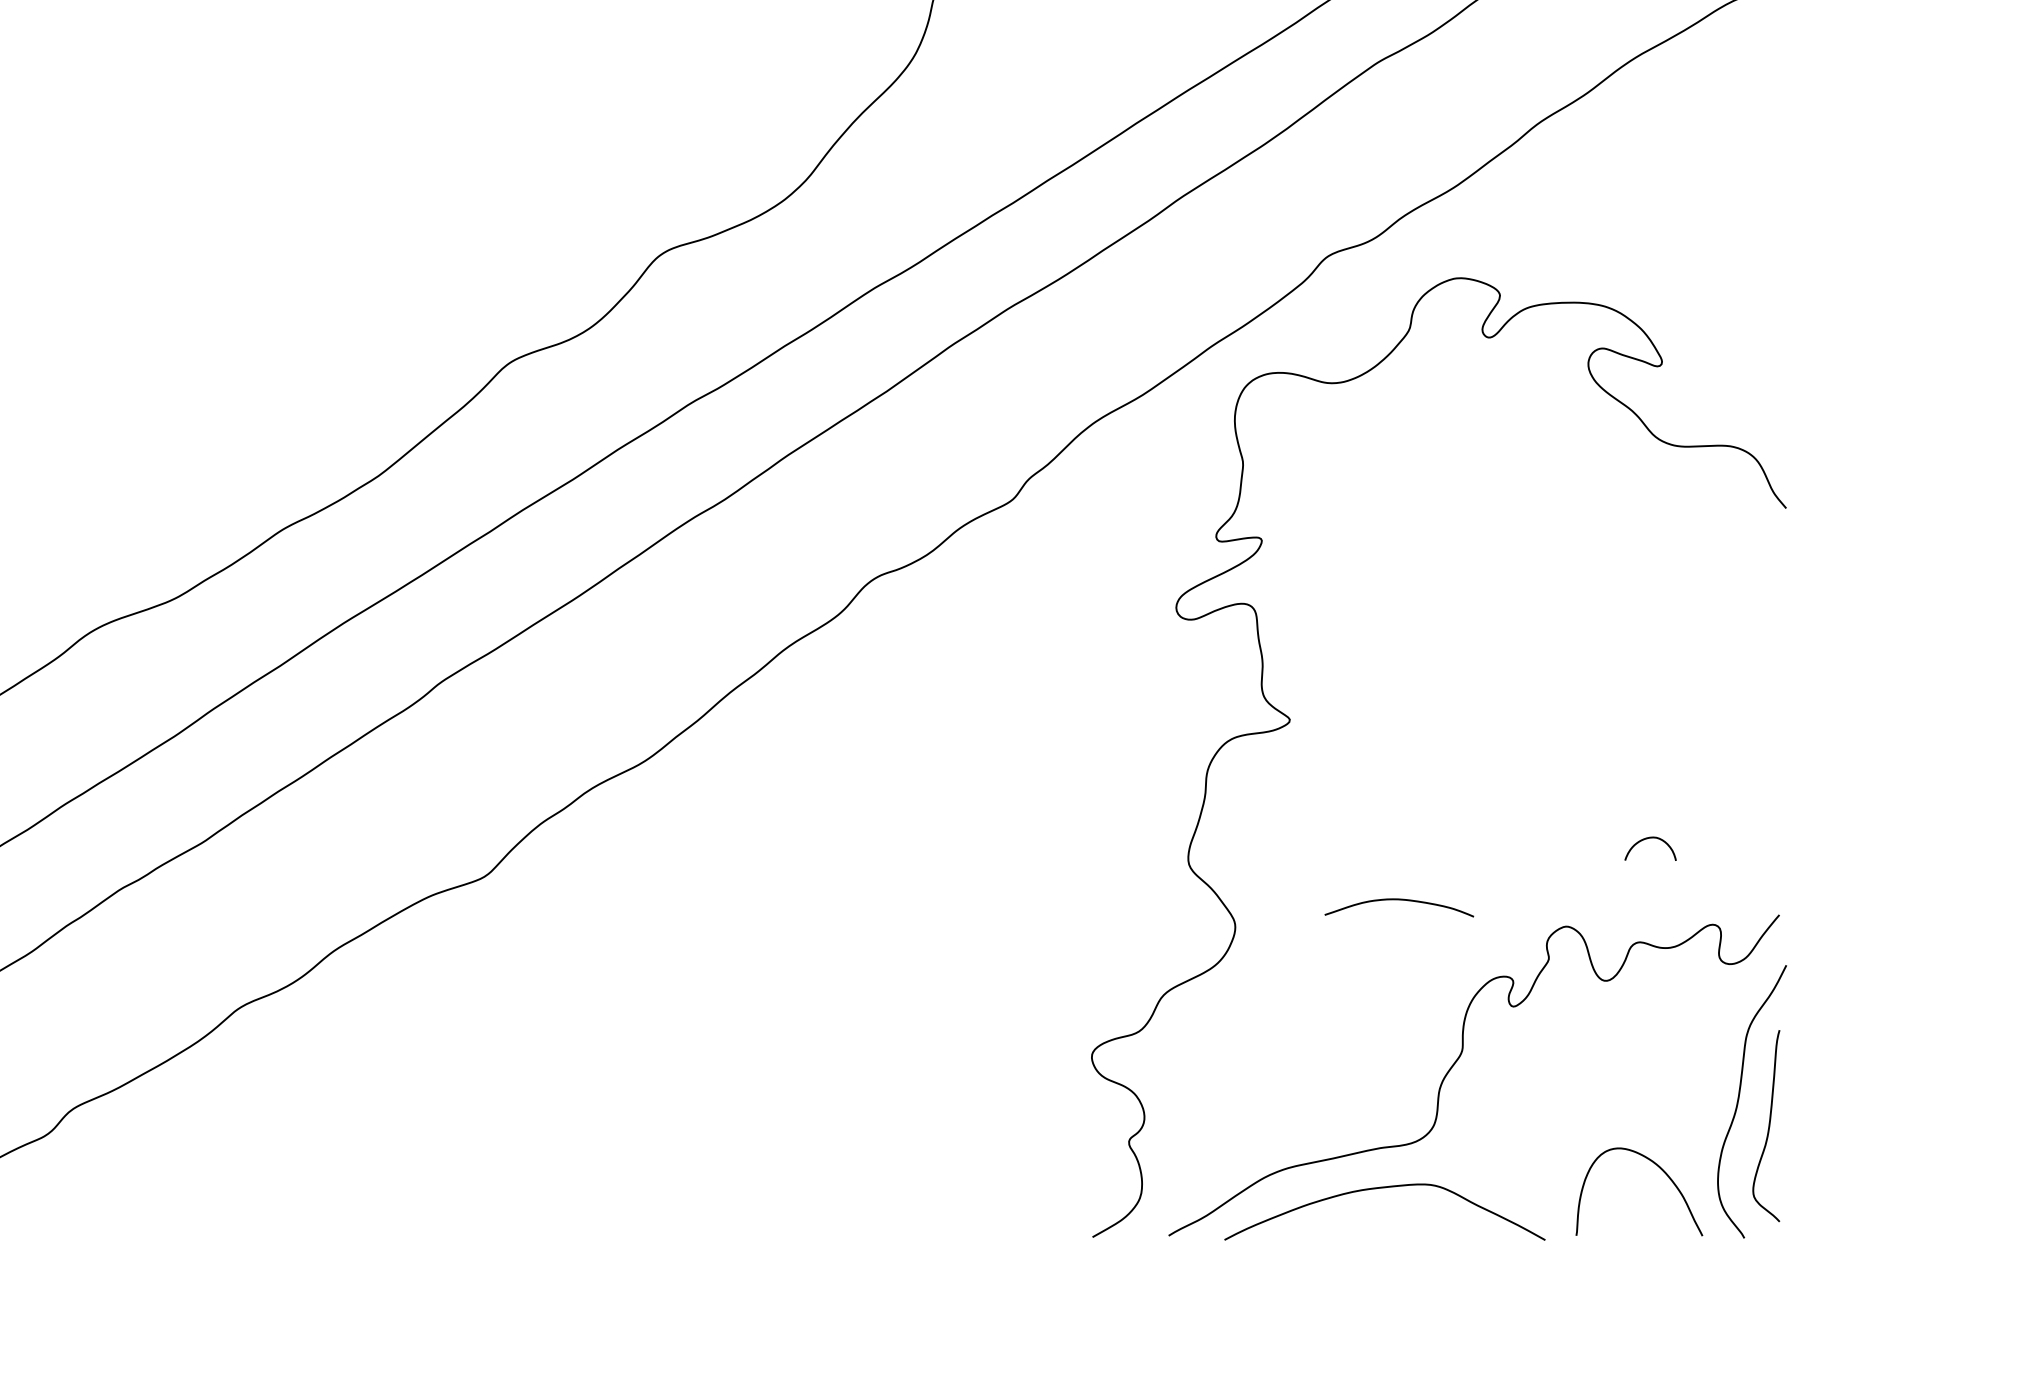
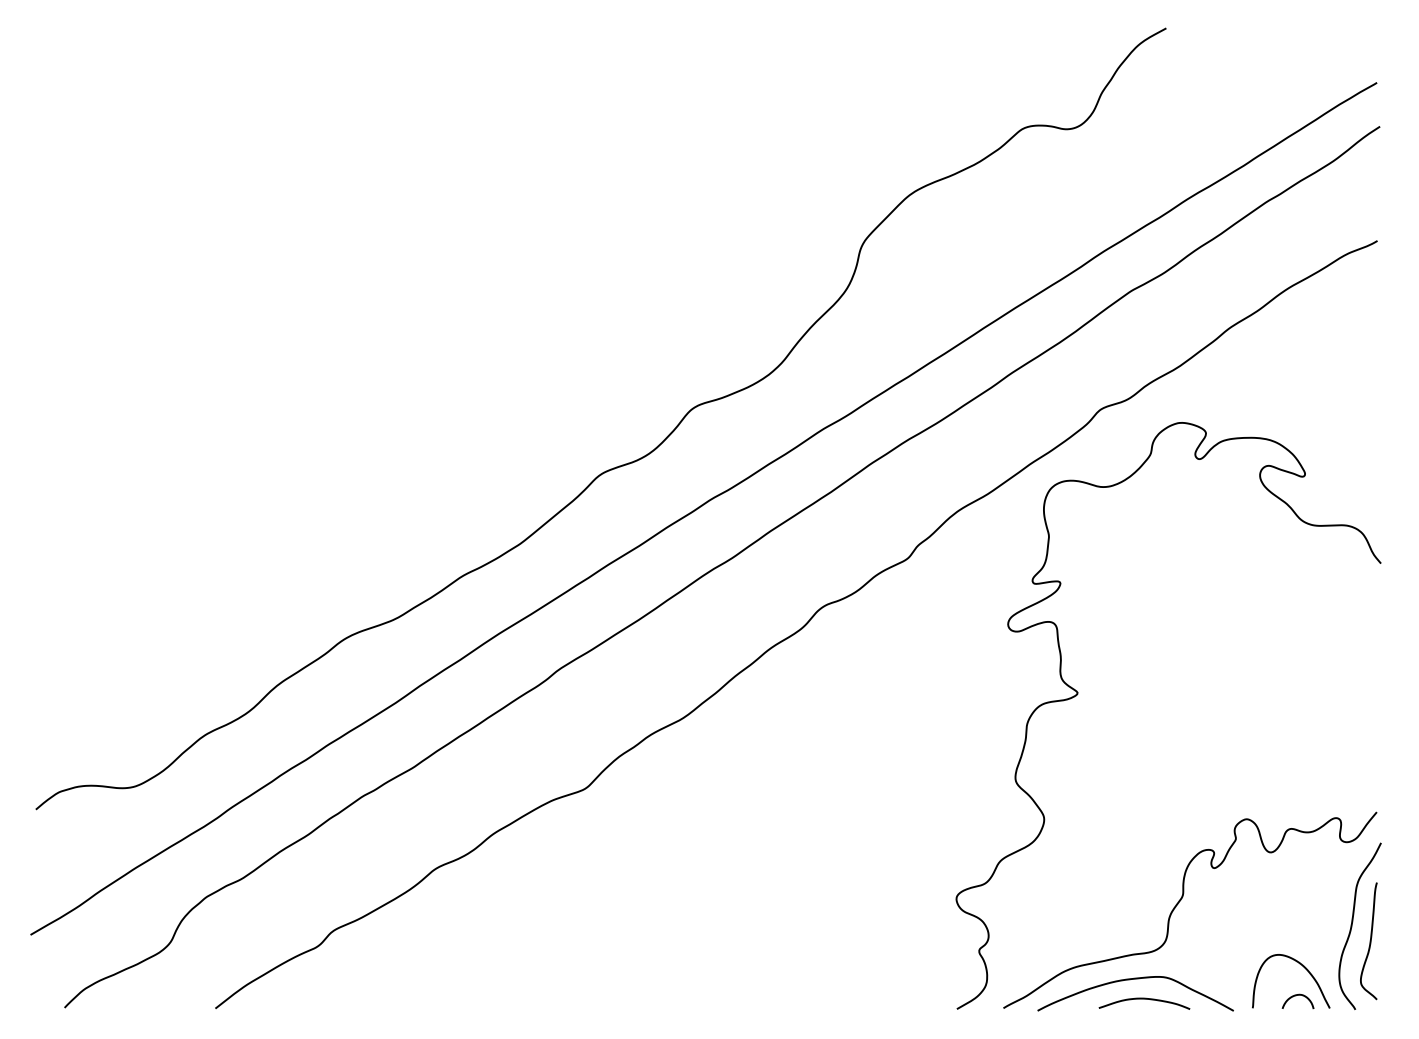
curve: (1647, 840) -> (1296, 996), moved
curve: (1399, 900) -> (1144, 999), moved

